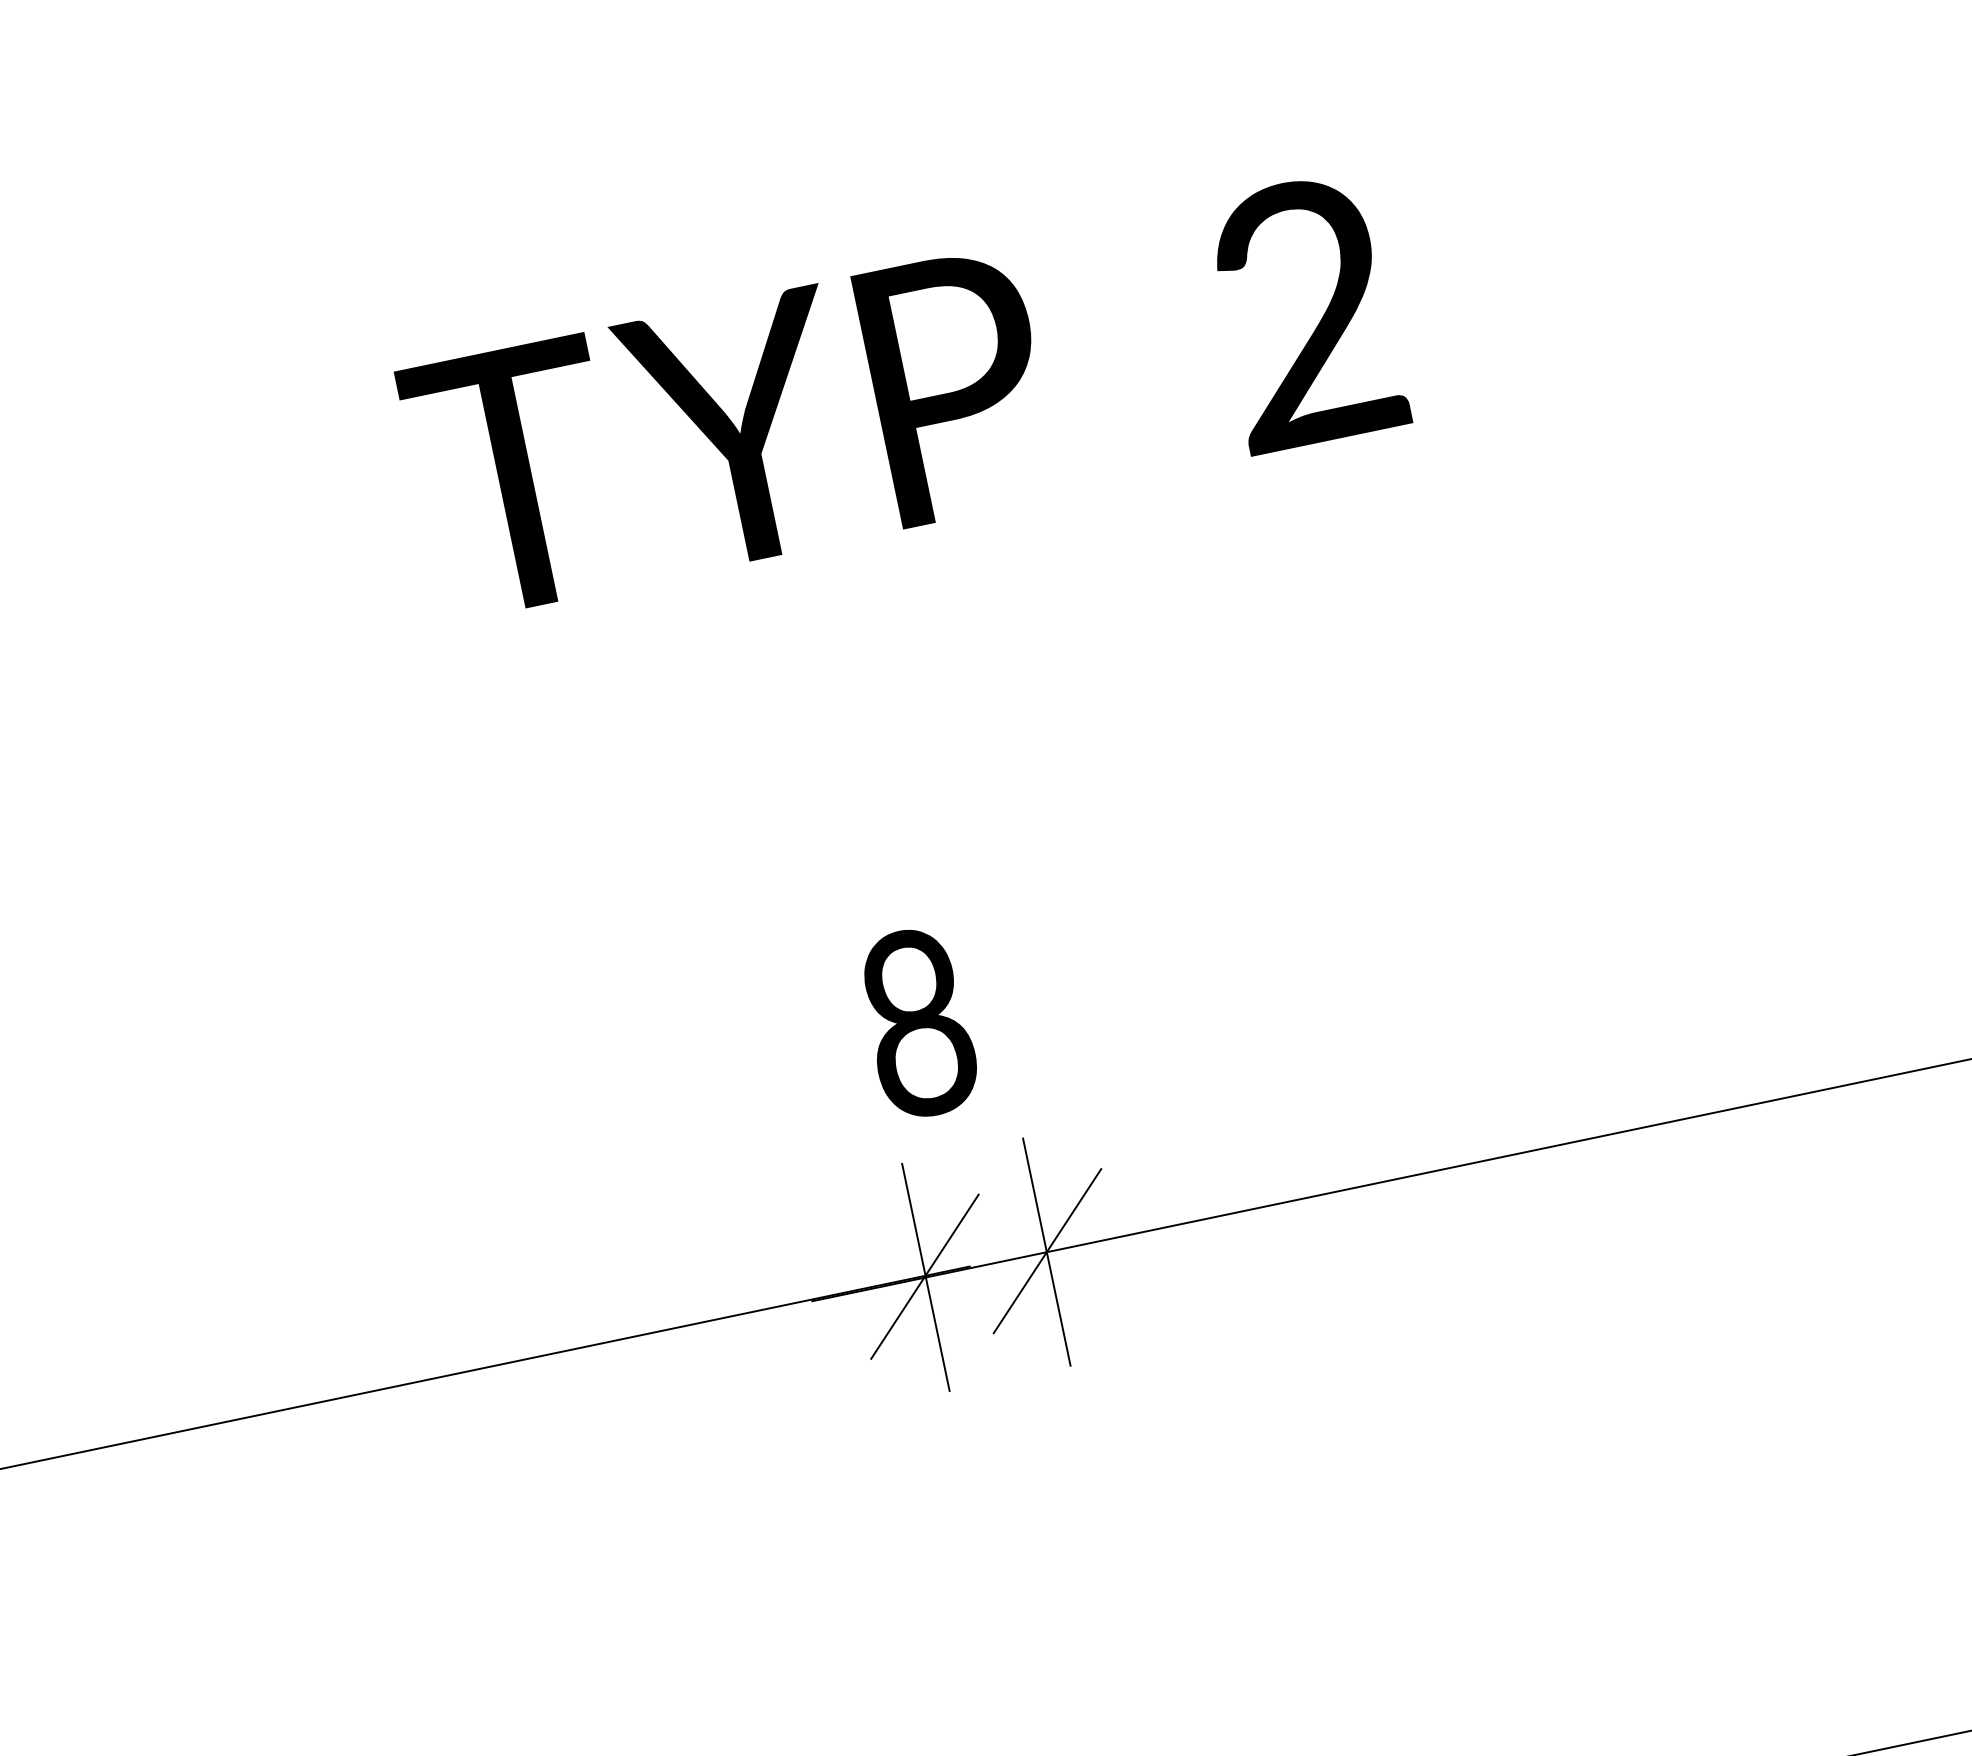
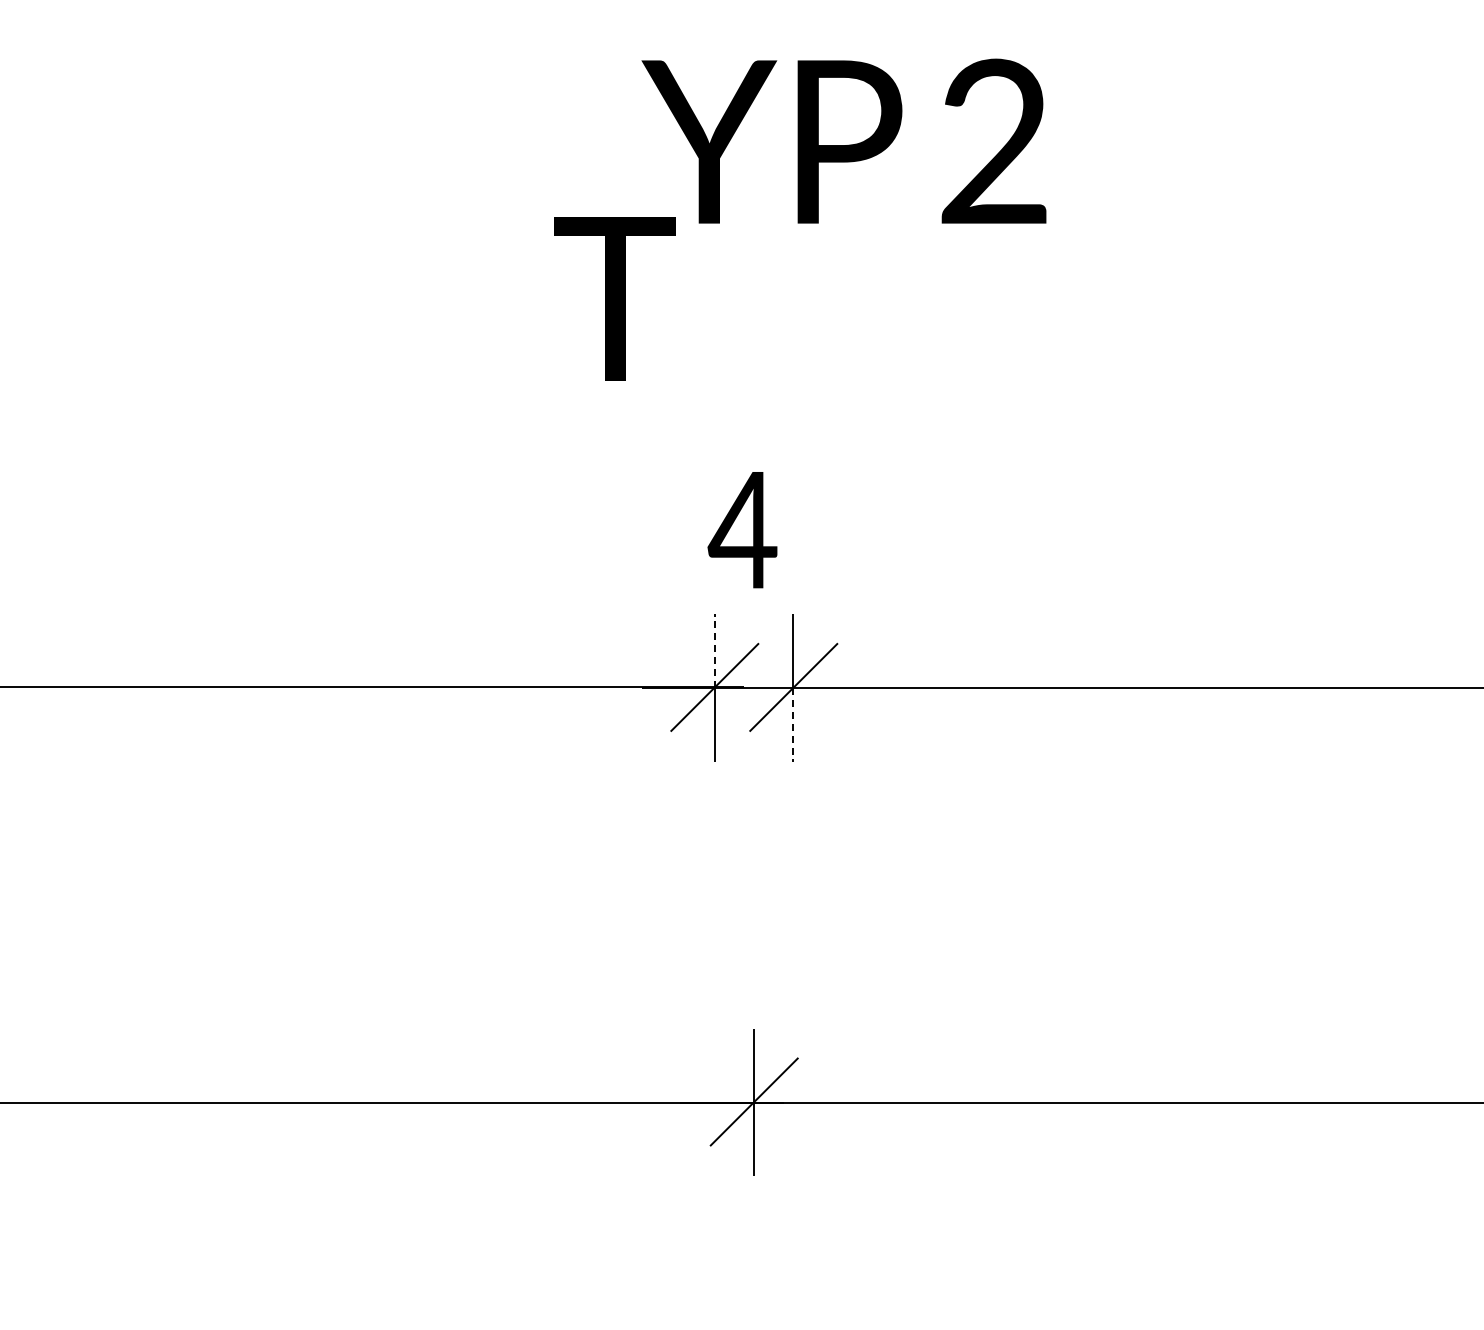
text: (1304, 311) -> (993, 140), moved
text: (514, 477) -> (614, 298), moved
text: (916, 1022) -> (742, 529), 8 -> 4
line: (914, 1220) -> (715, 651), solid -> dashed
line: (1059, 1308) -> (793, 724), solid -> dashed

